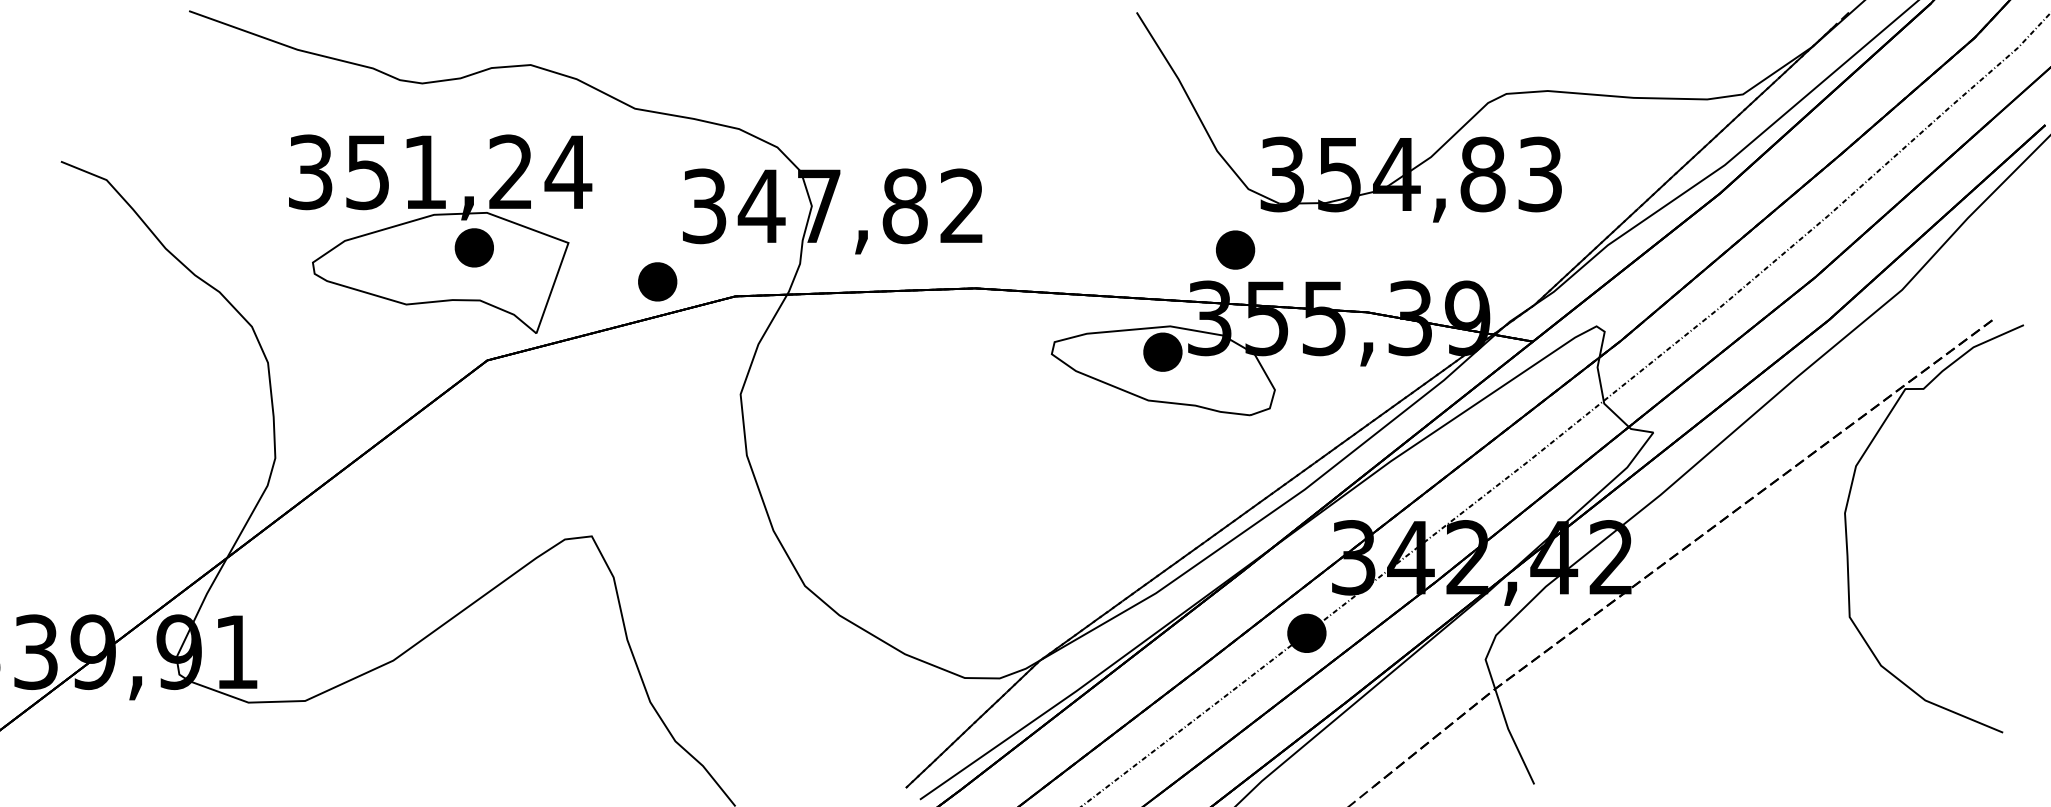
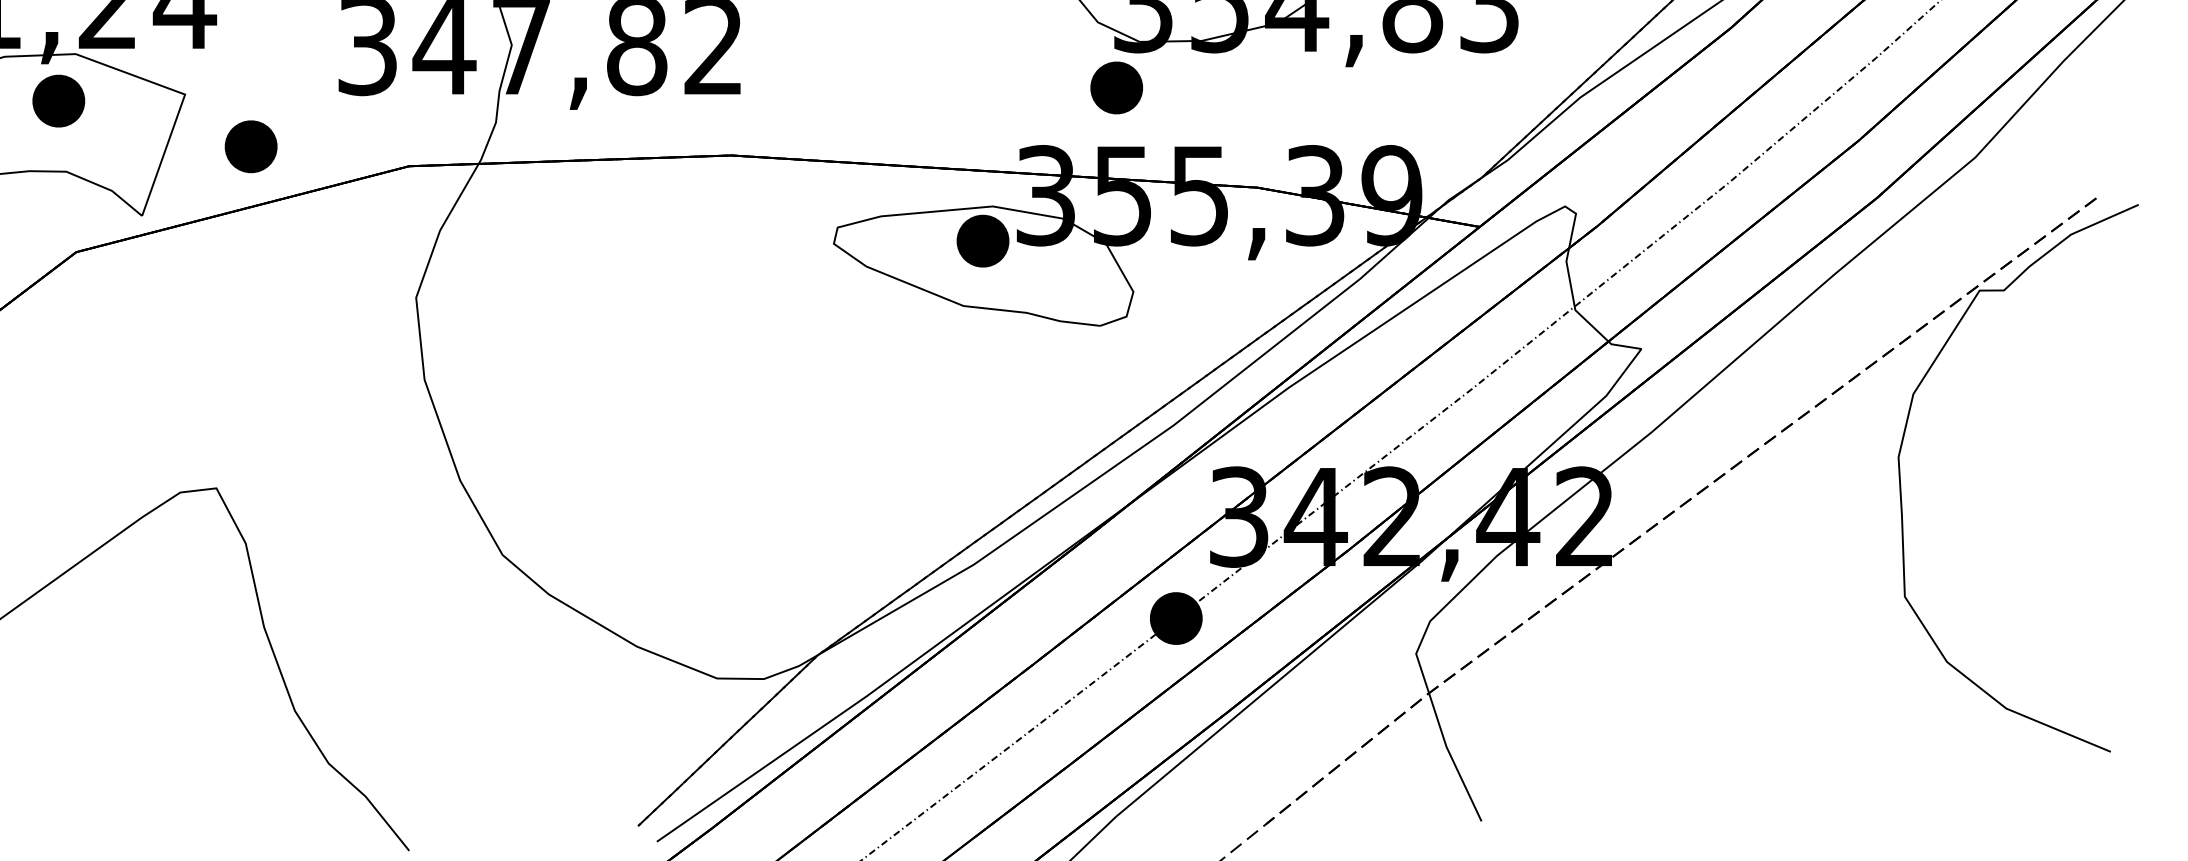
part: (1235, 249) -> (1116, 87), moved
part: (657, 281) -> (250, 146), moved

